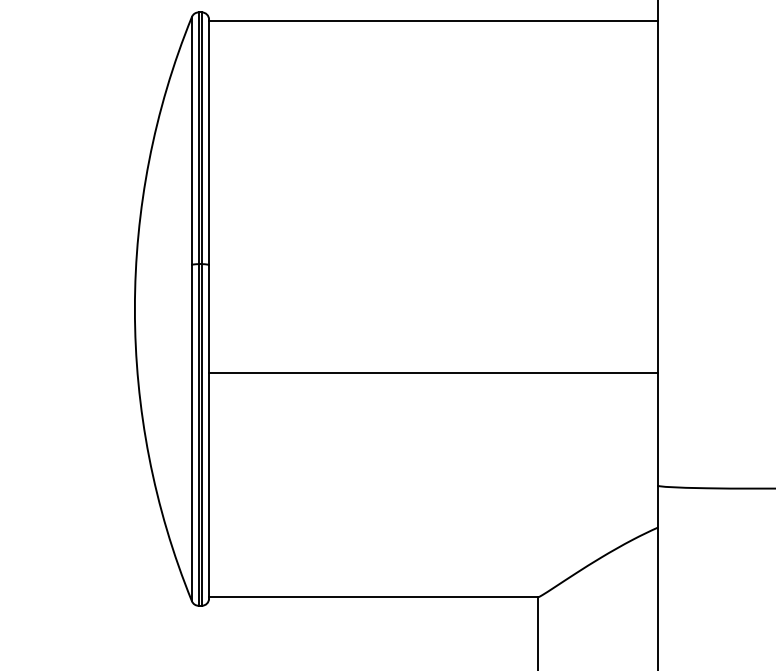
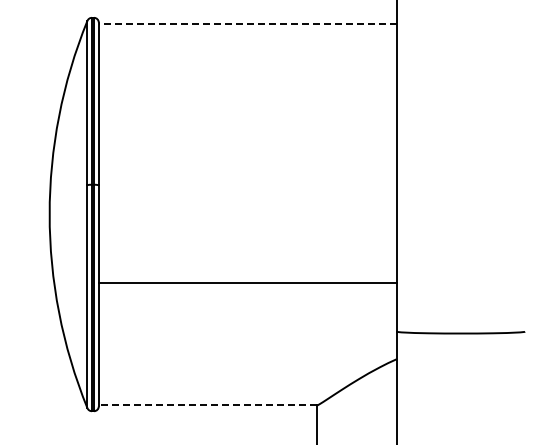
line: (433, 20) -> (247, 23), solid -> dashed
line: (433, 372) -> (247, 282), moved
line: (373, 597) -> (207, 405), solid -> dashed

